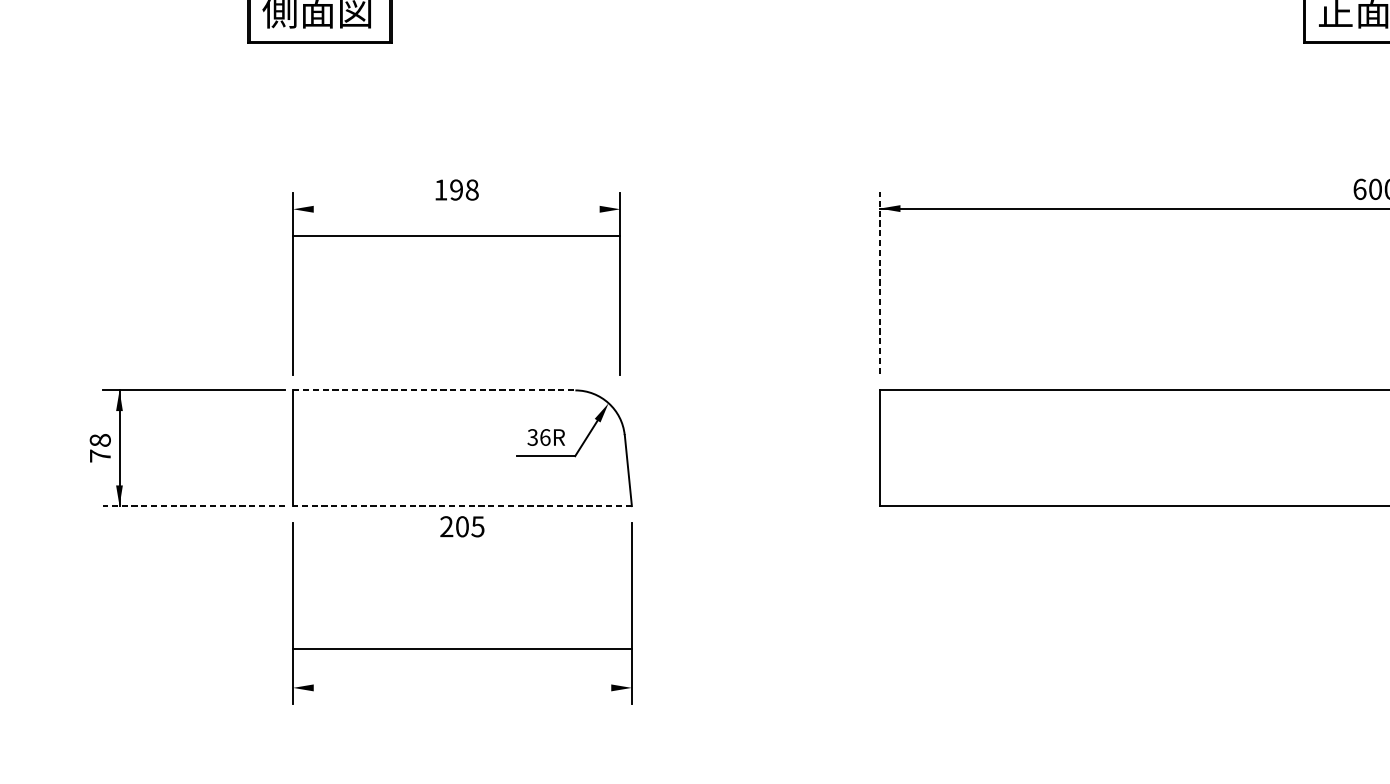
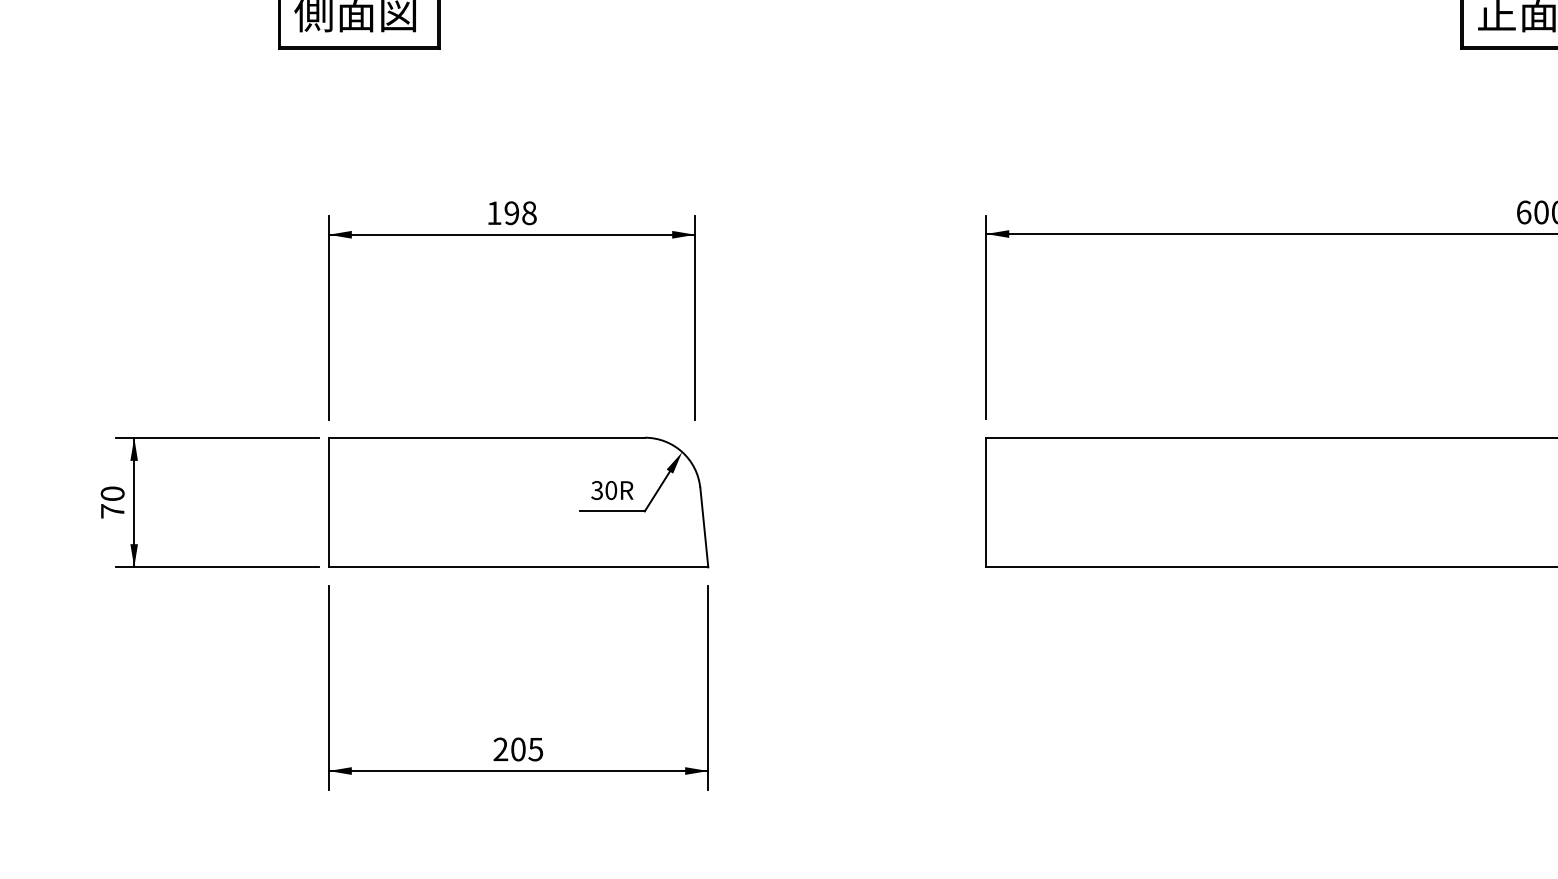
line: (456, 235) -> (511, 234), moved
line: (880, 283) -> (986, 317), dashed -> solid
line: (434, 390) -> (487, 437), dashed -> solid
text: (545, 437) -> (611, 490), 36R -> 30R
text: (100, 440) -> (112, 493), 78 -> 70
line: (193, 506) -> (217, 567), dashed -> solid
line: (462, 506) -> (518, 567), dashed -> solid
text: (461, 526) -> (517, 749), moved
line: (462, 649) -> (518, 771), moved

